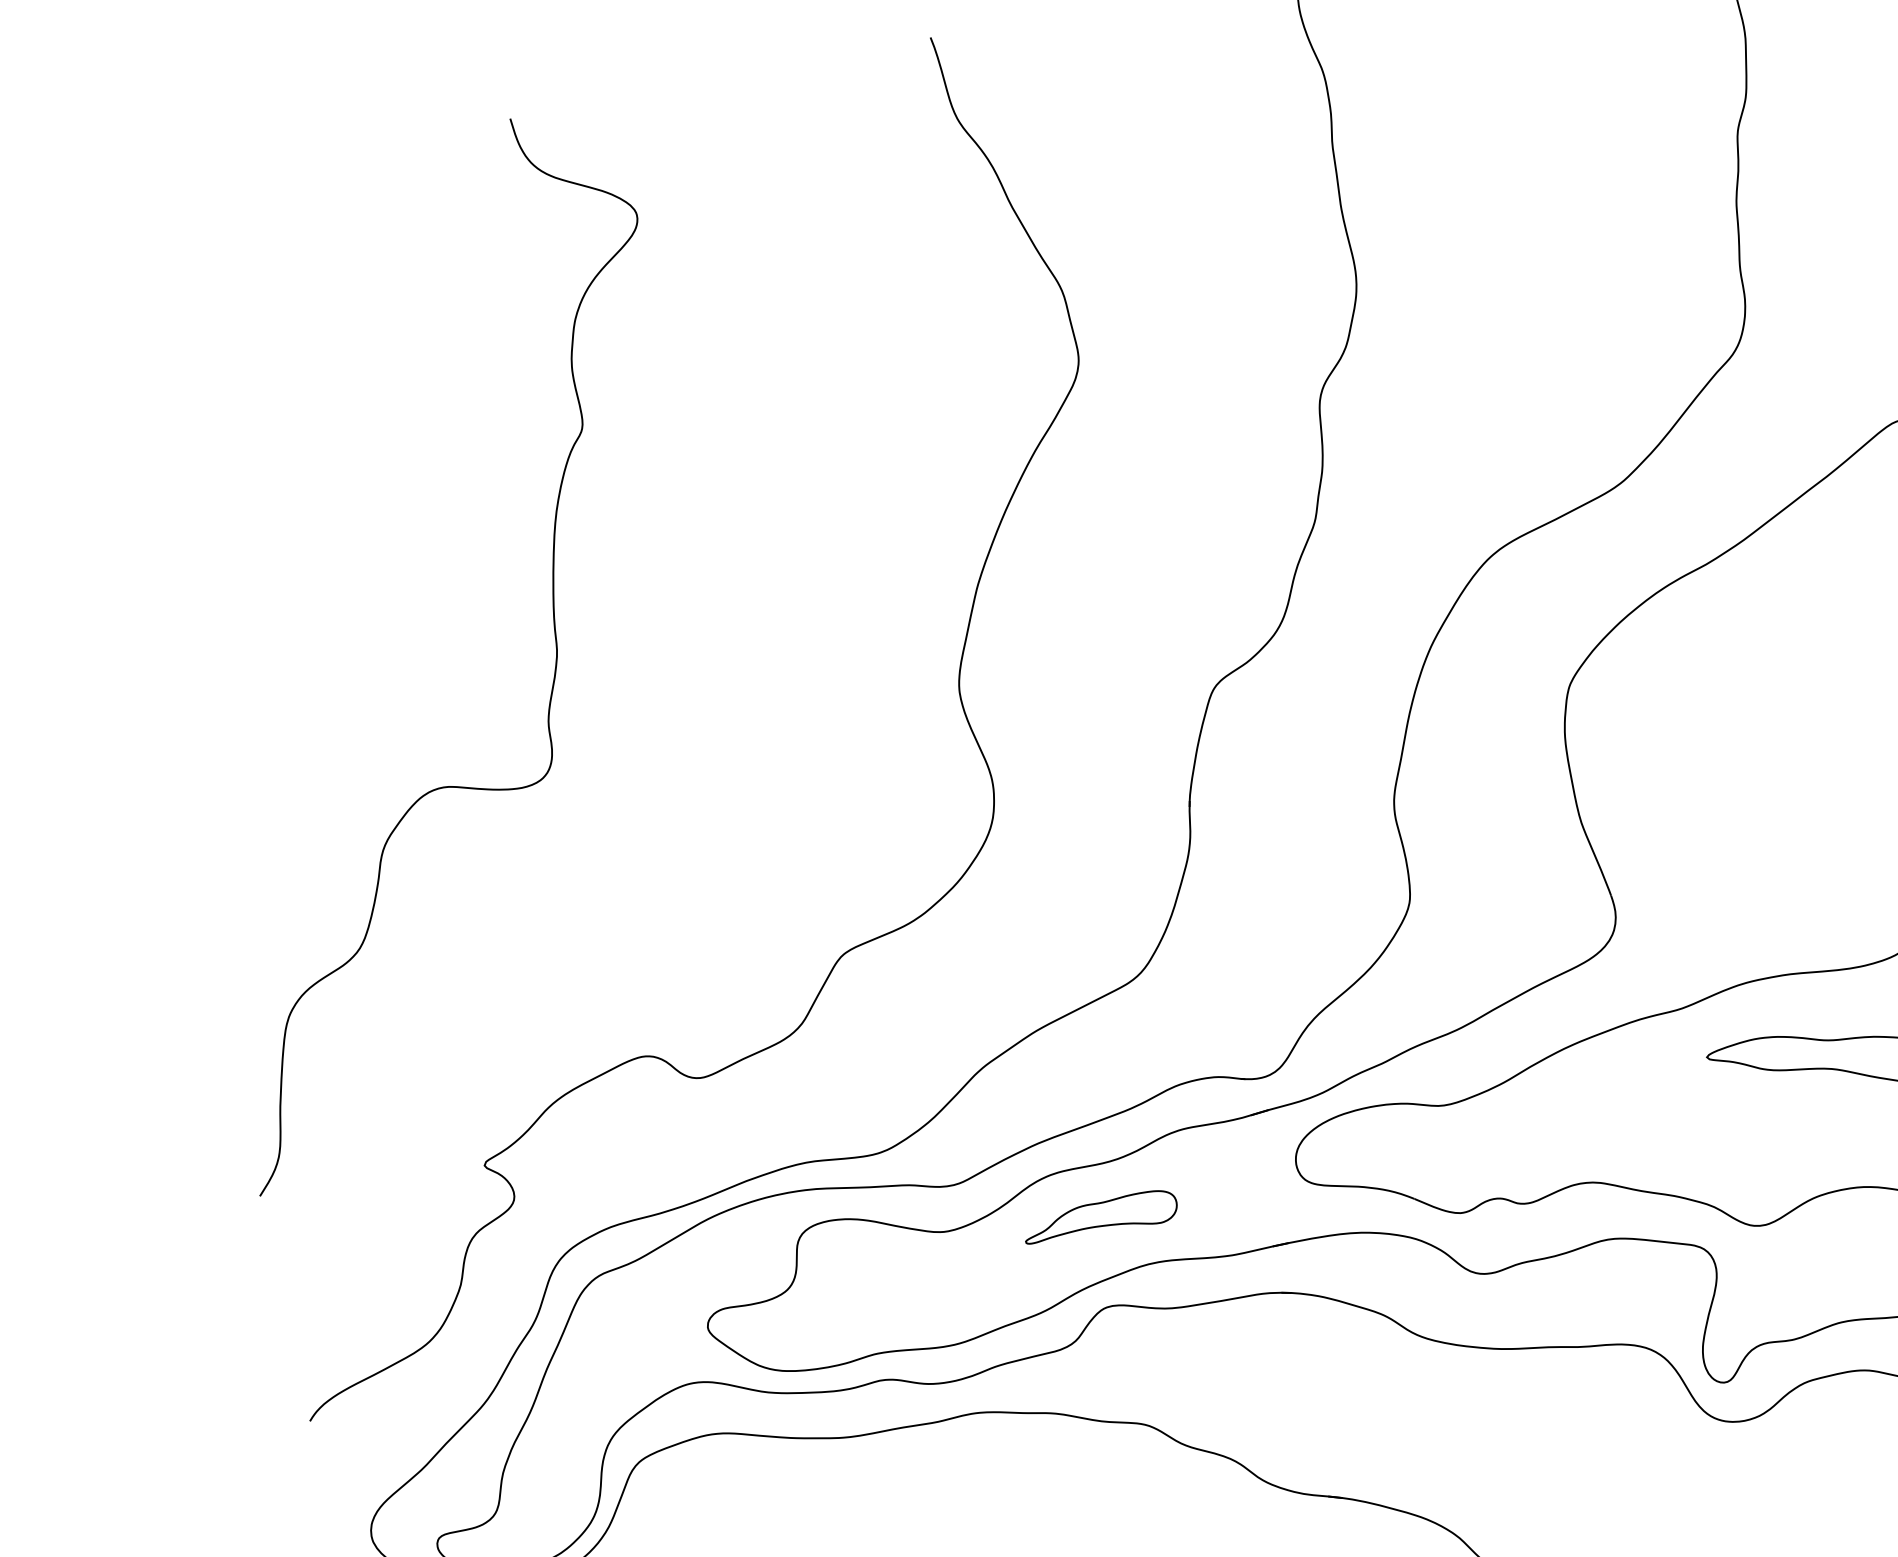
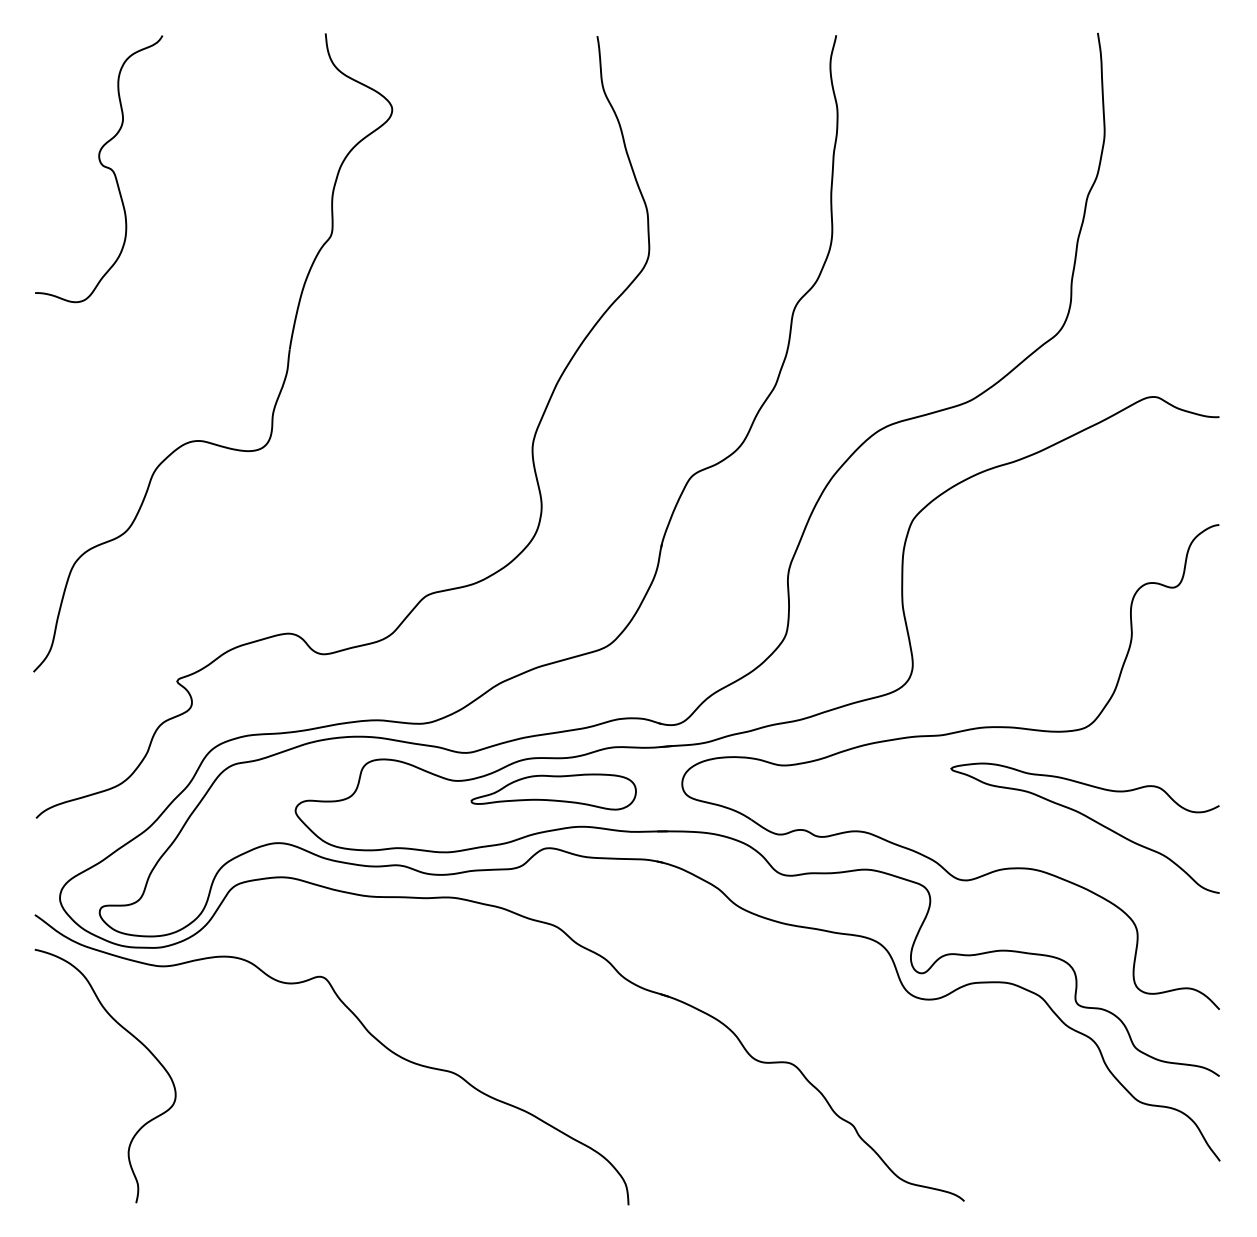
curve: (207, 394) -> (102, 166), added
part: (1100, 1217) -> (553, 791), size x1.67

